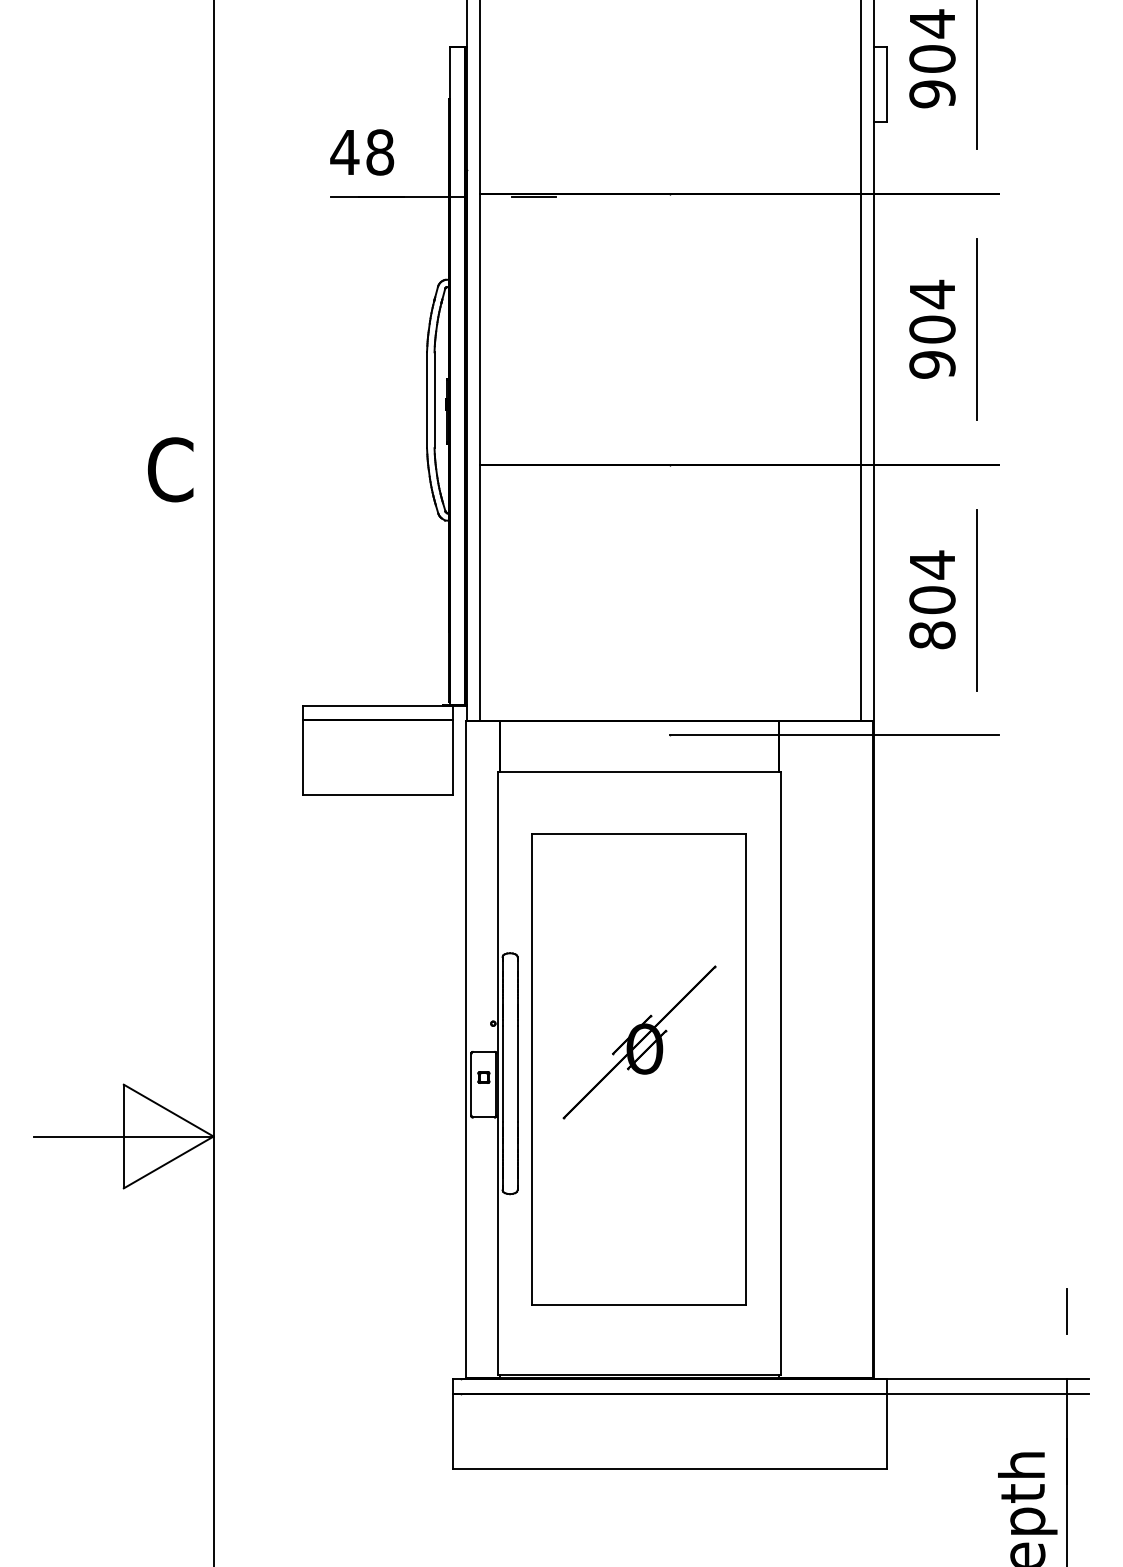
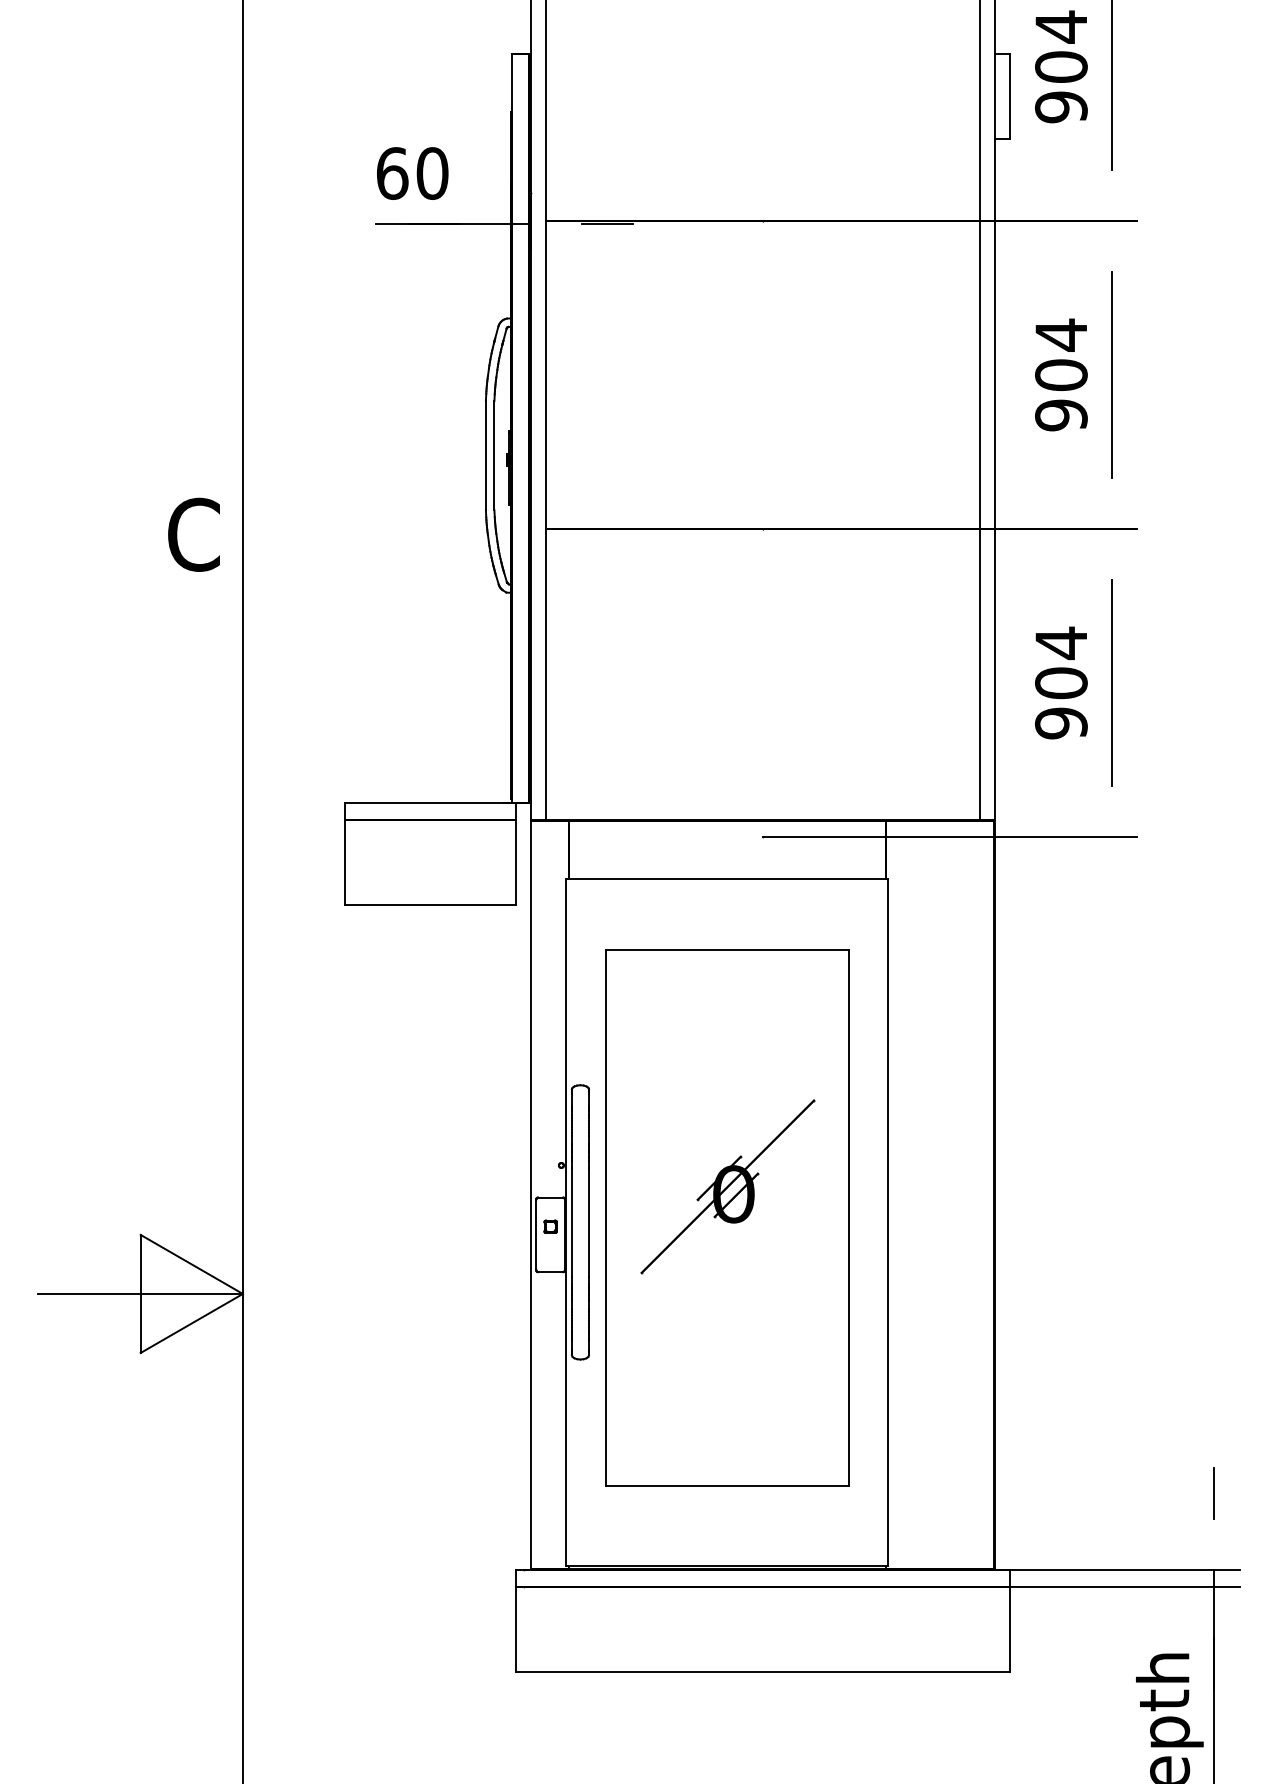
text: (361, 152) -> (411, 173), 48 -> 60
text: (932, 635) -> (1061, 723), 804 -> 904

